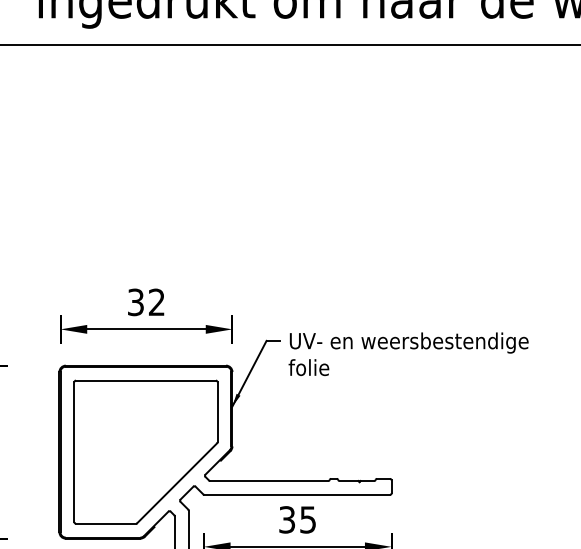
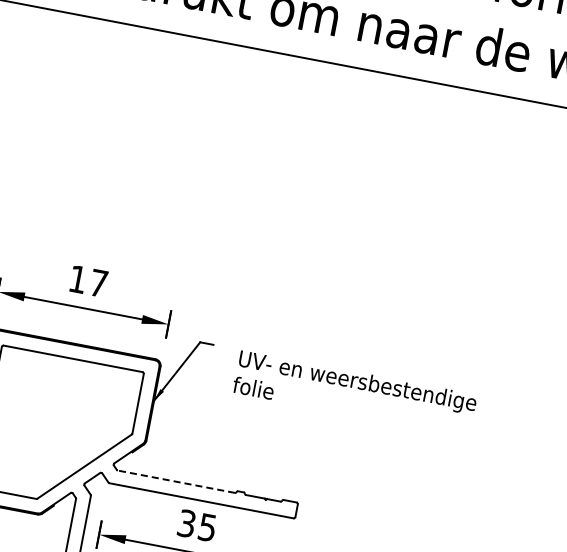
text: (146, 302) -> (88, 281), 32 -> 17
text: (408, 353) -> (354, 392), moved
line: (268, 481) -> (175, 482), solid -> dashed

